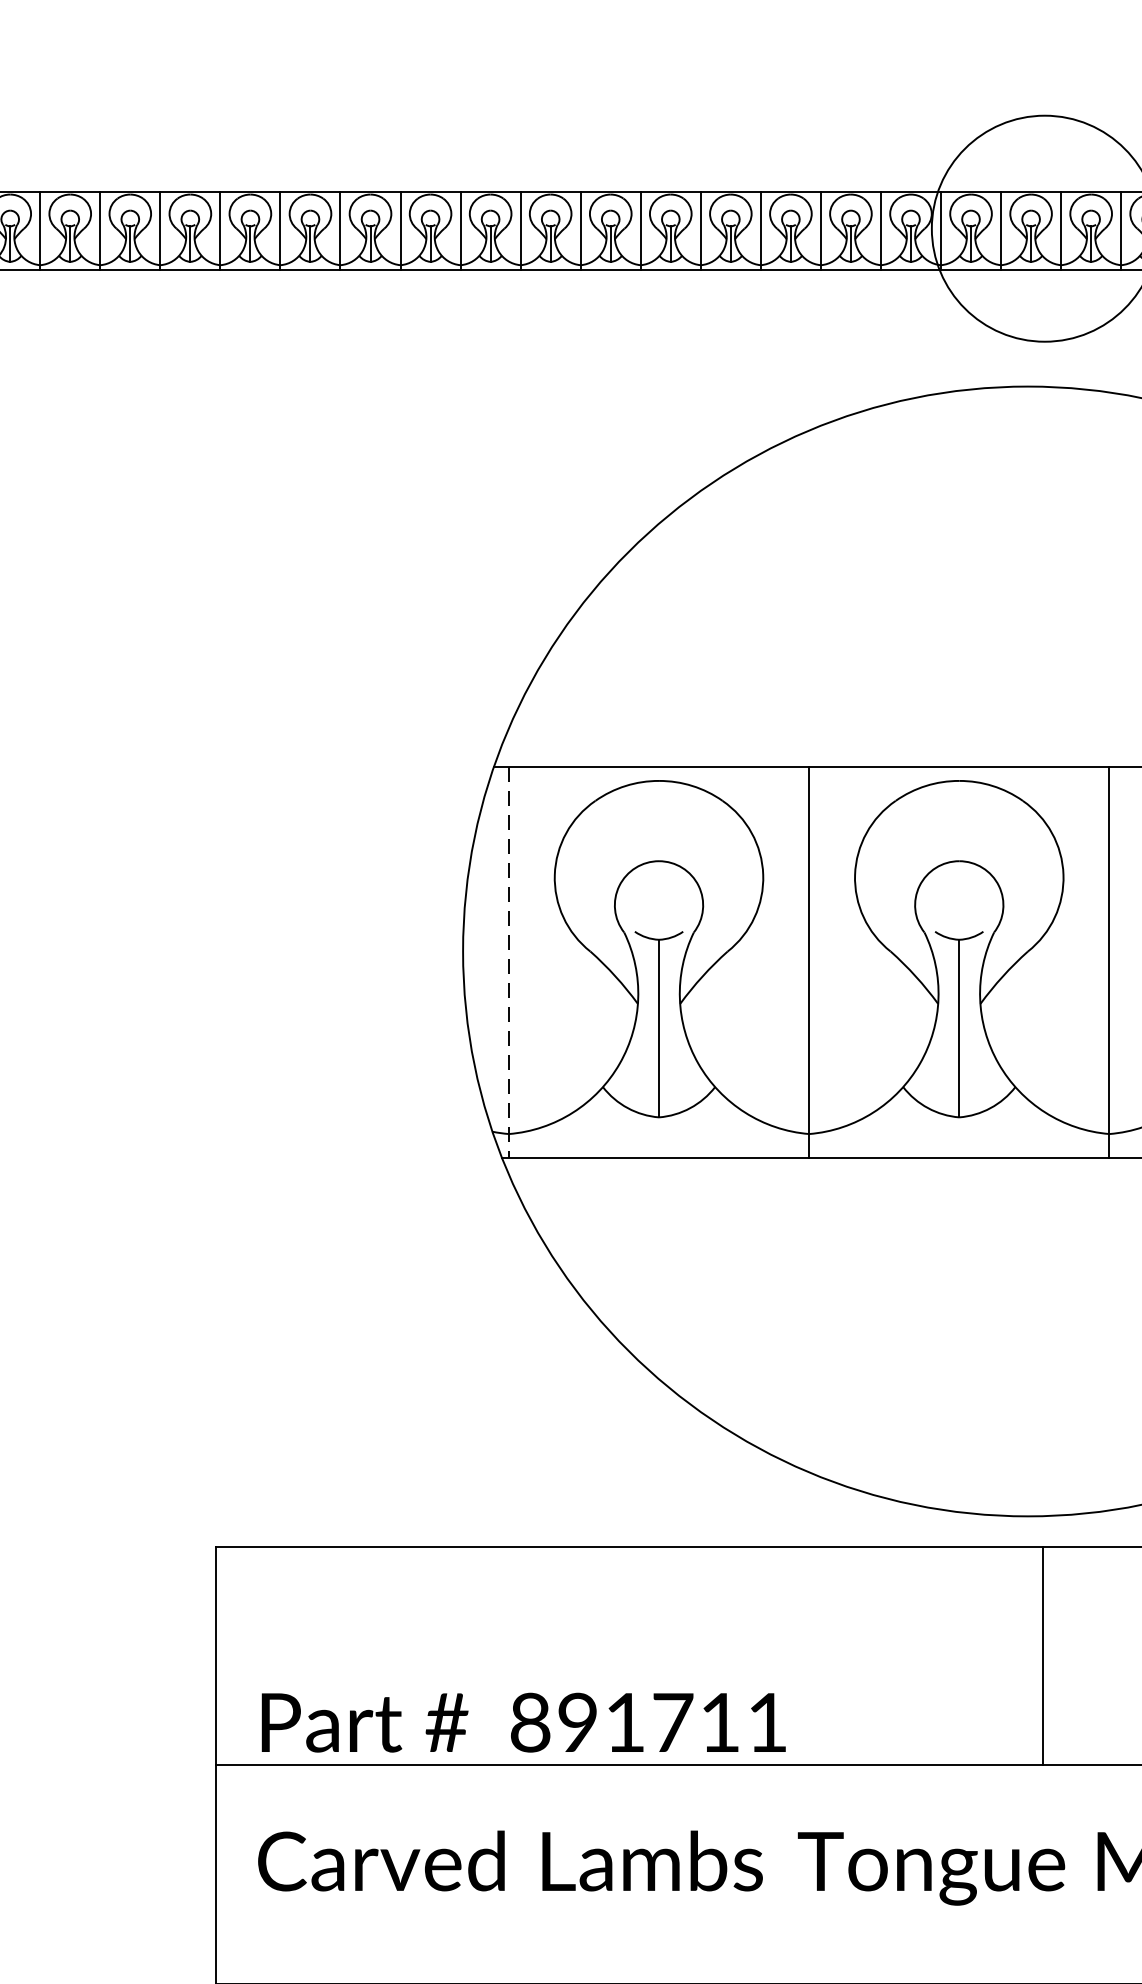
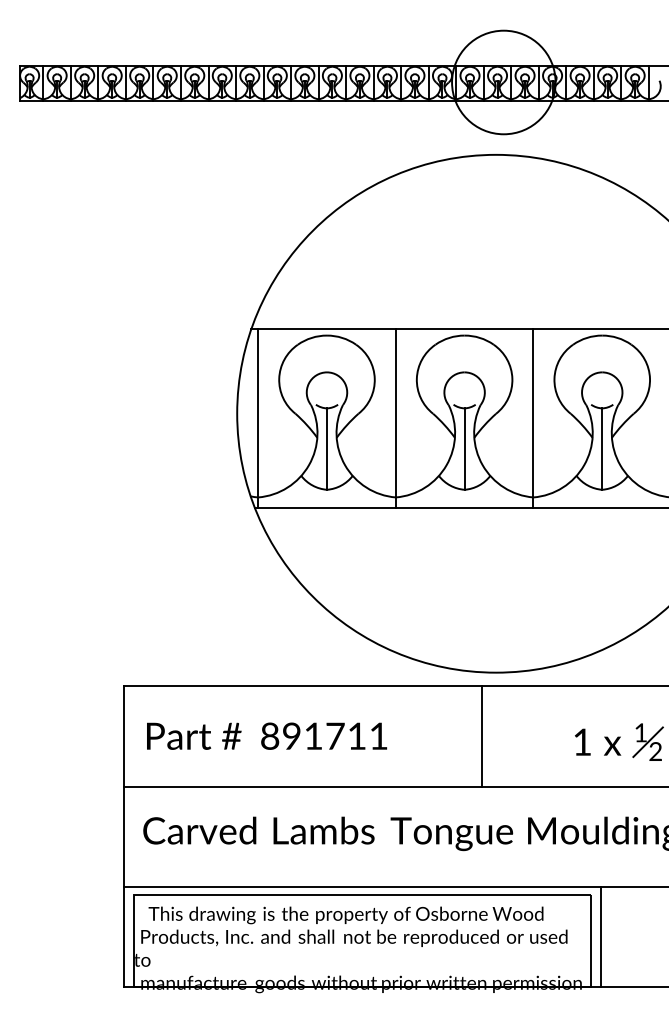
line: (509, 961) -> (258, 418), dashed -> solid
line: (1044, 1655) -> (482, 736), moved
text: (522, 1721) -> (266, 735), moved

